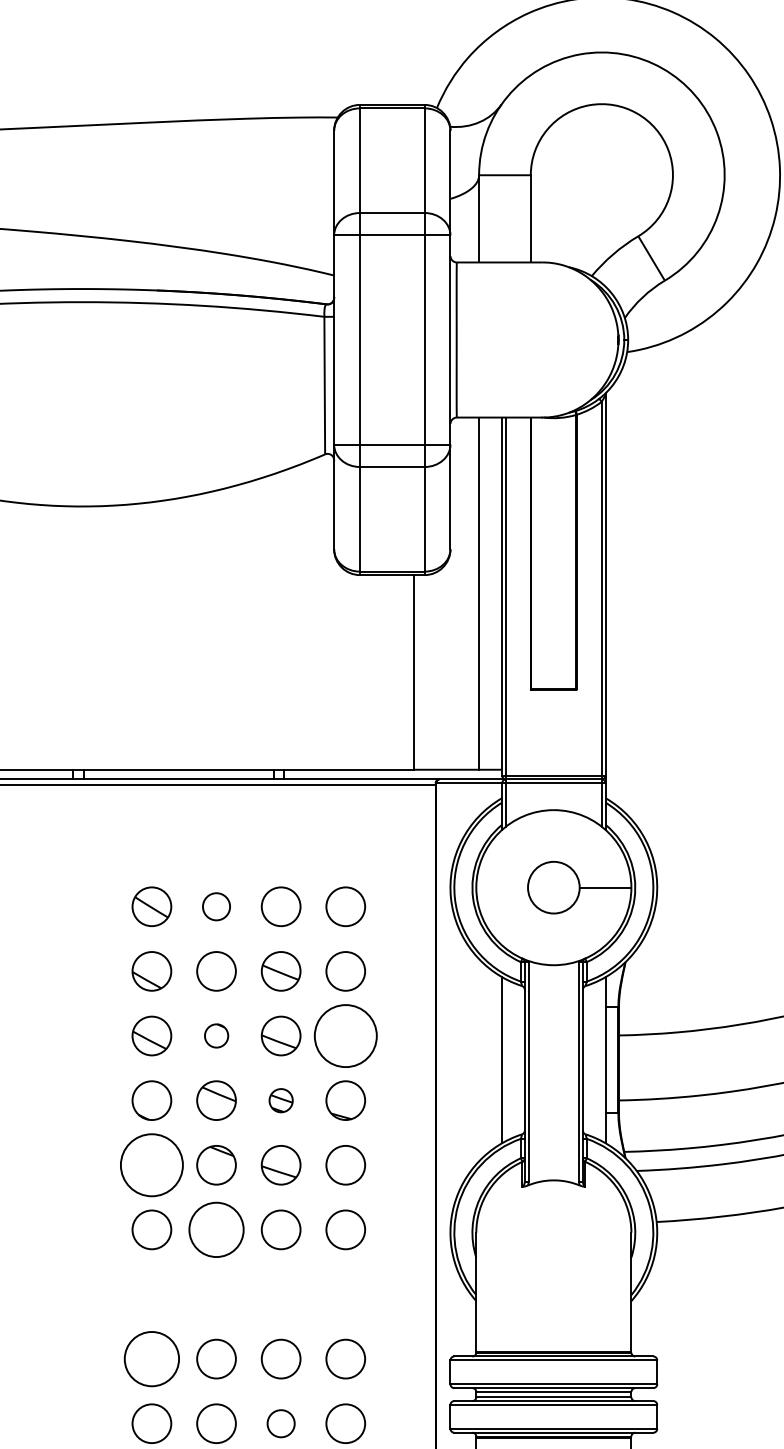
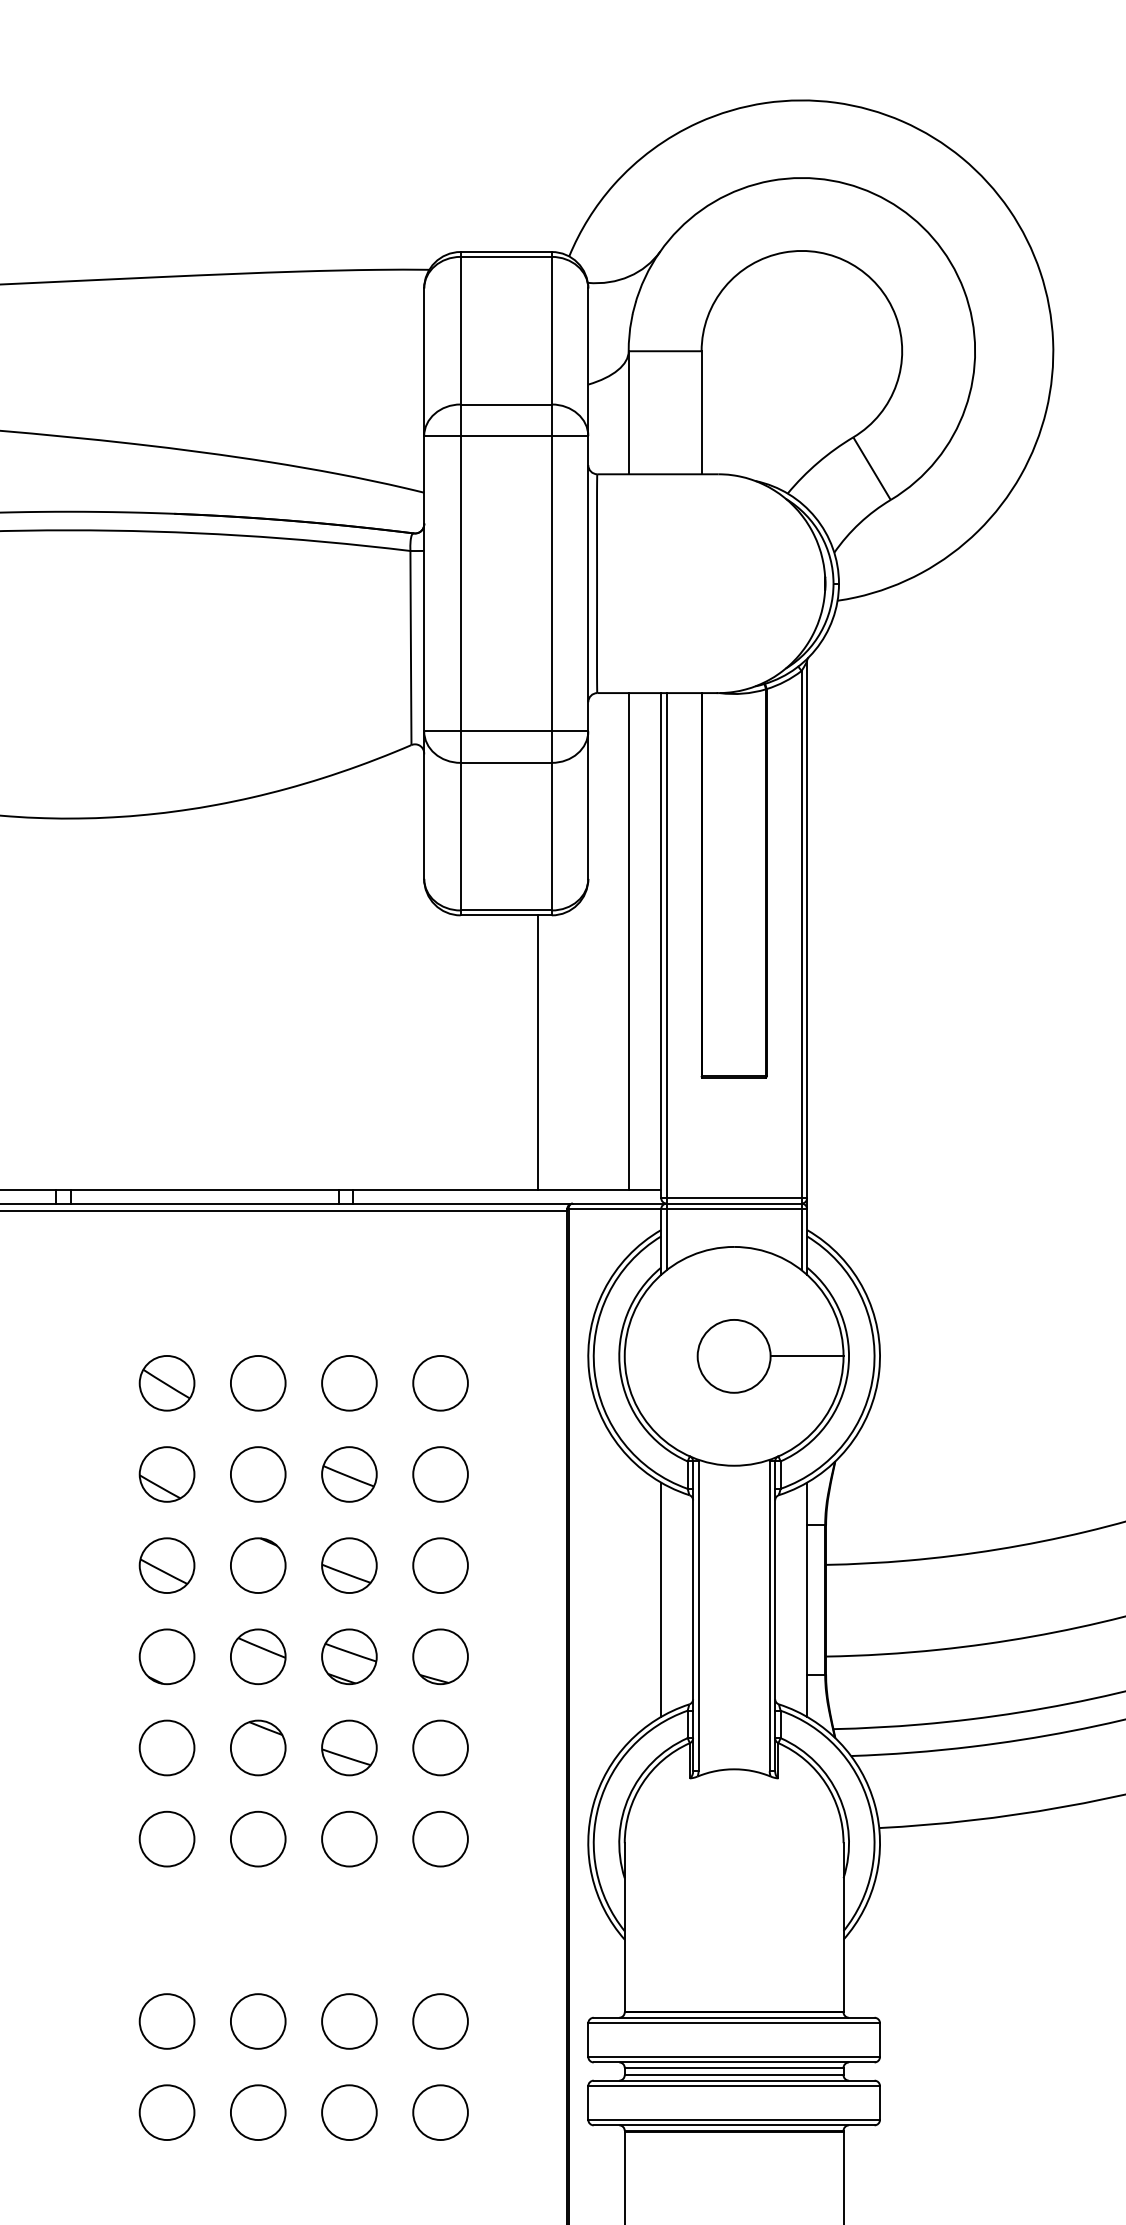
circle: (216, 906) -> (257, 1382), size x1.43
part: (216, 1035) -> (258, 1565), size x1.67
circle: (345, 1035) -> (440, 1565), size x0.62
part: (281, 1100) -> (349, 1656), size x1.67
circle: (151, 1164) -> (166, 1747), size x0.62
circle: (216, 1229) -> (257, 1838), size x0.71
circle: (151, 1359) -> (166, 2021), size x0.71
circle: (281, 1423) -> (349, 2112), size x1.43

